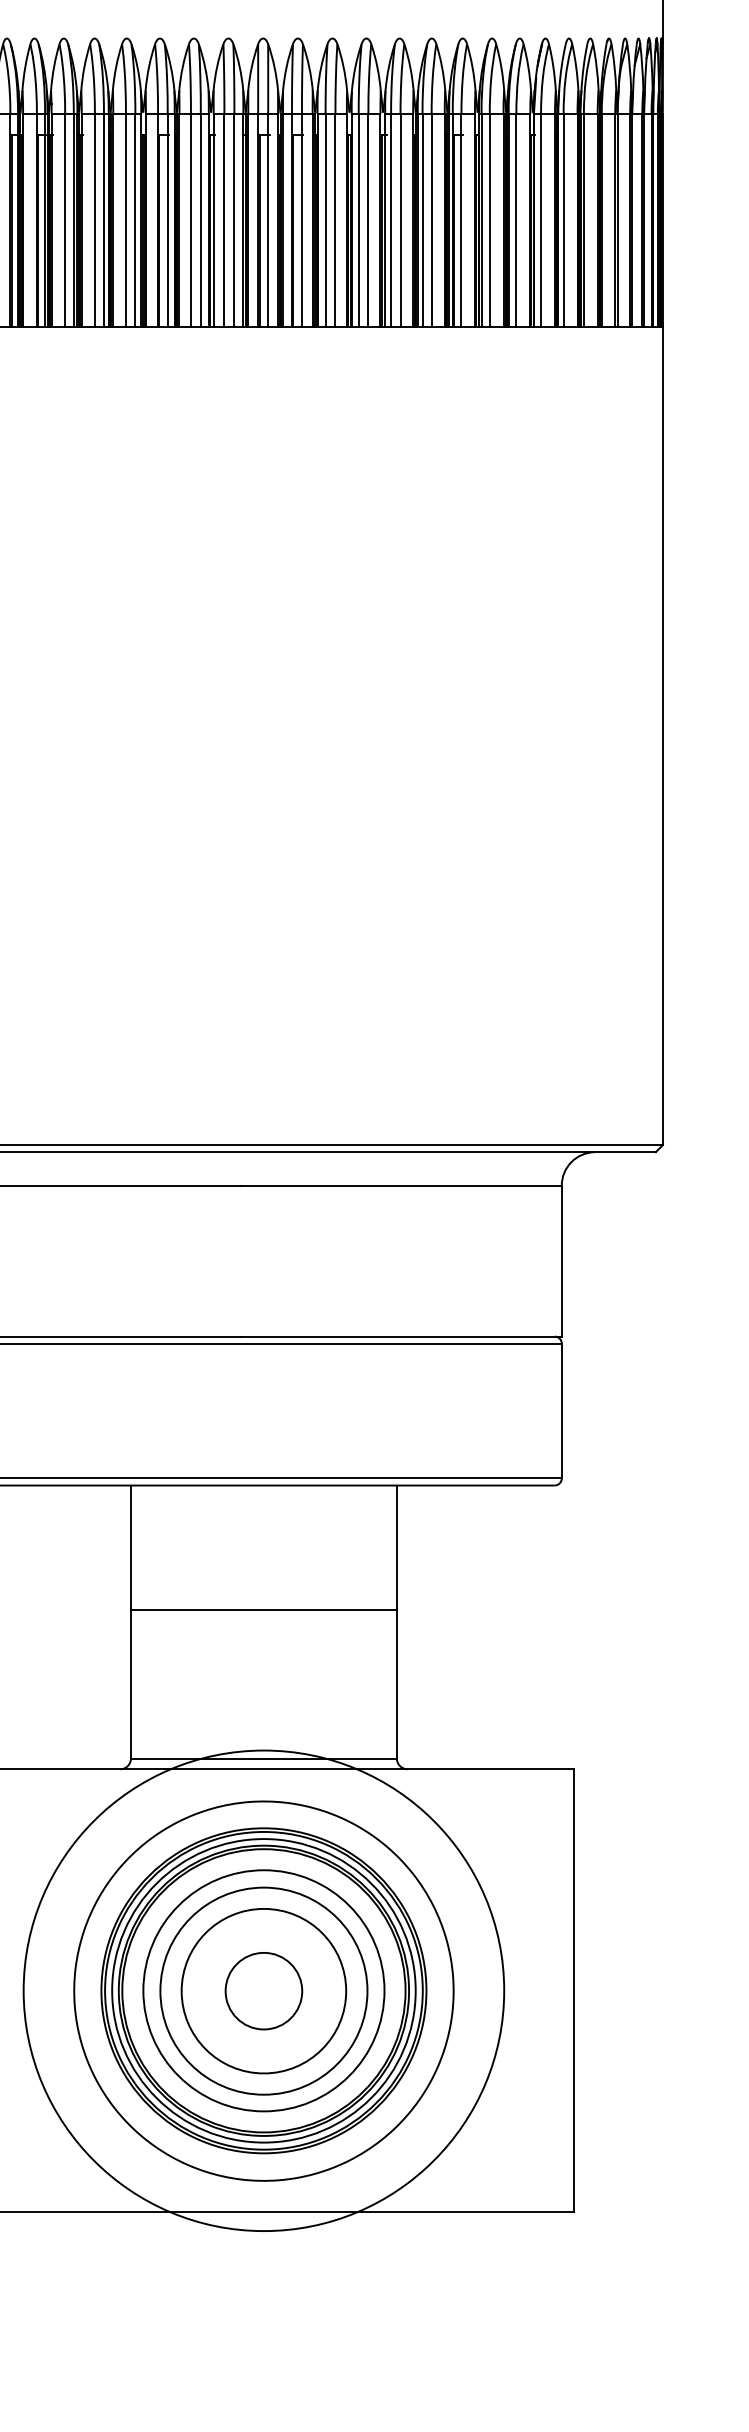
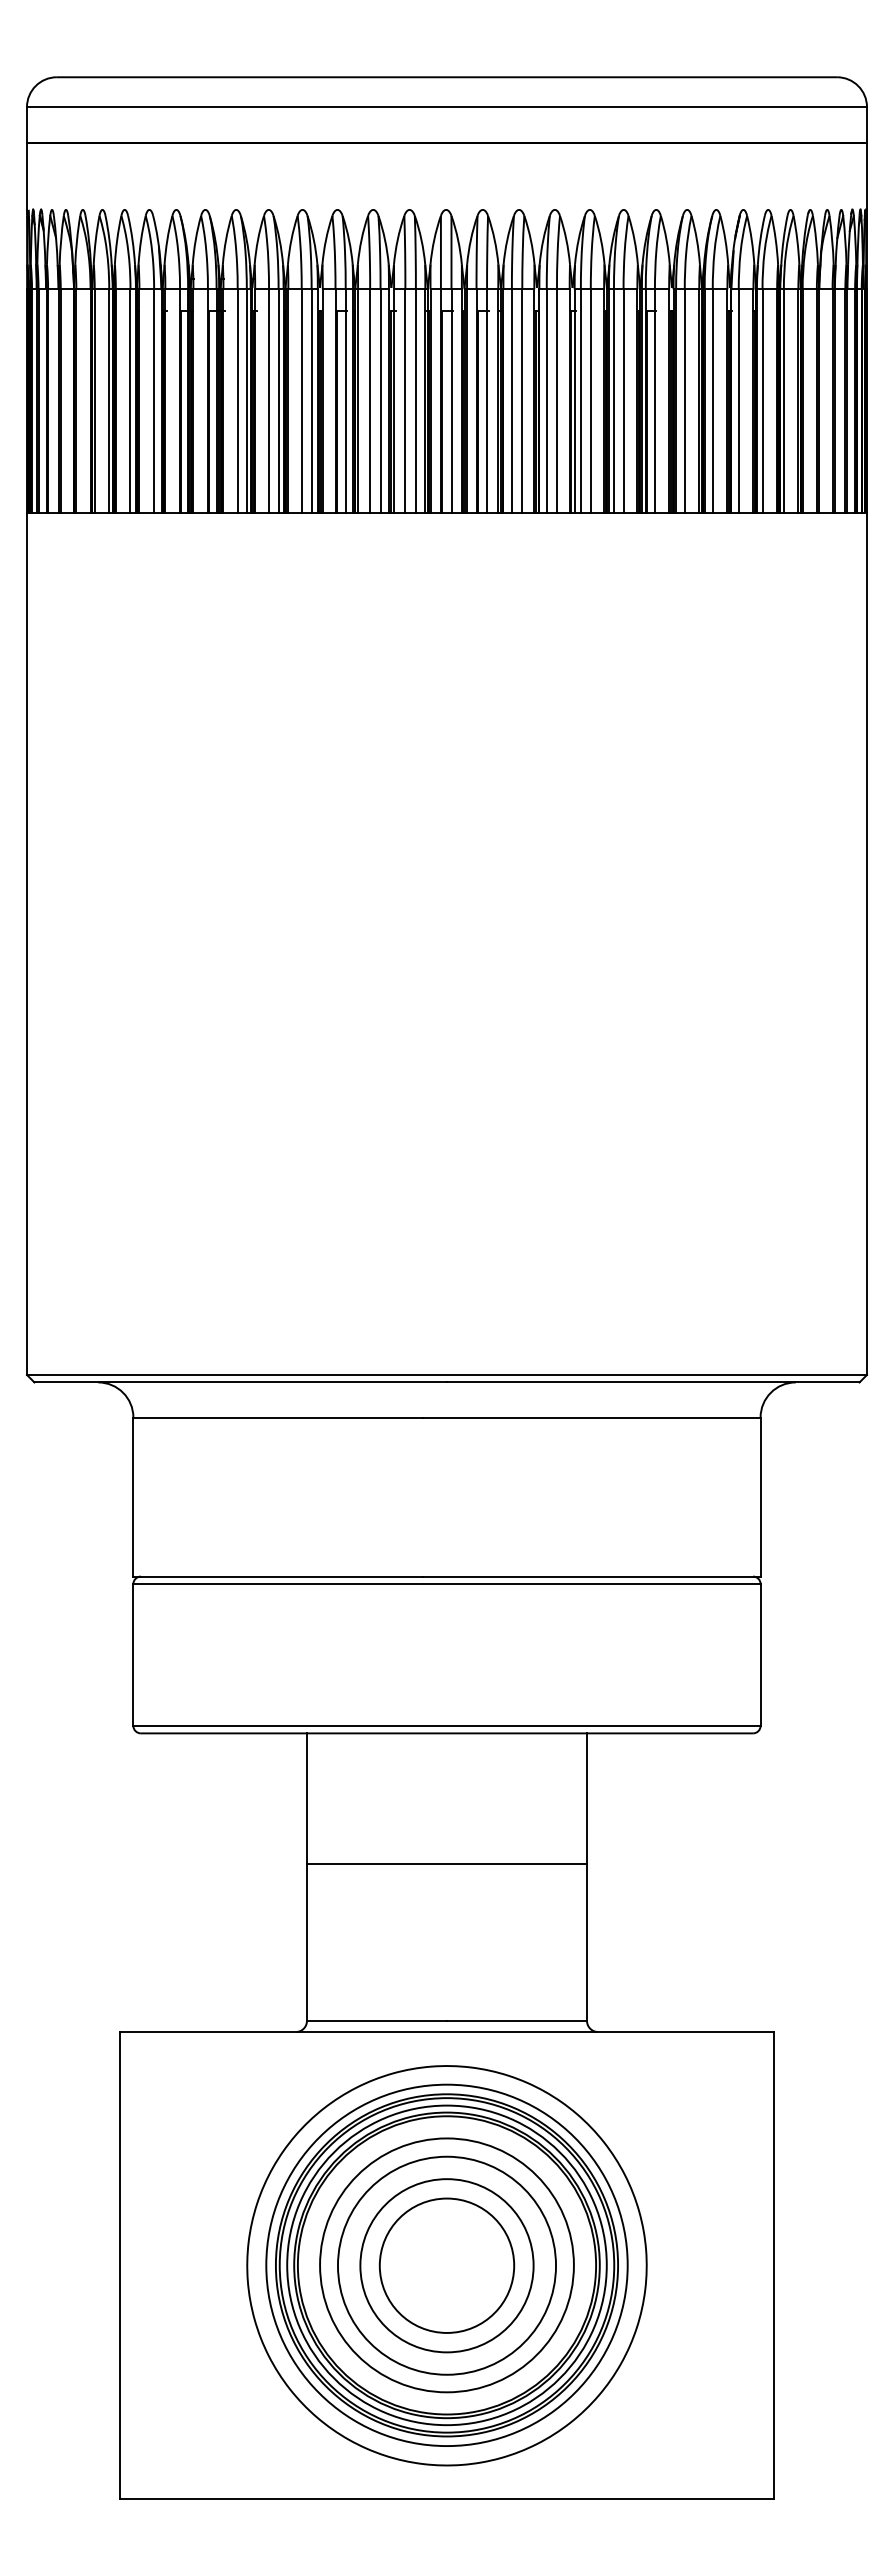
circle: (263, 1990) -> (446, 2265), size x0.71
circle: (263, 1990) -> (446, 2265), size x1.67

